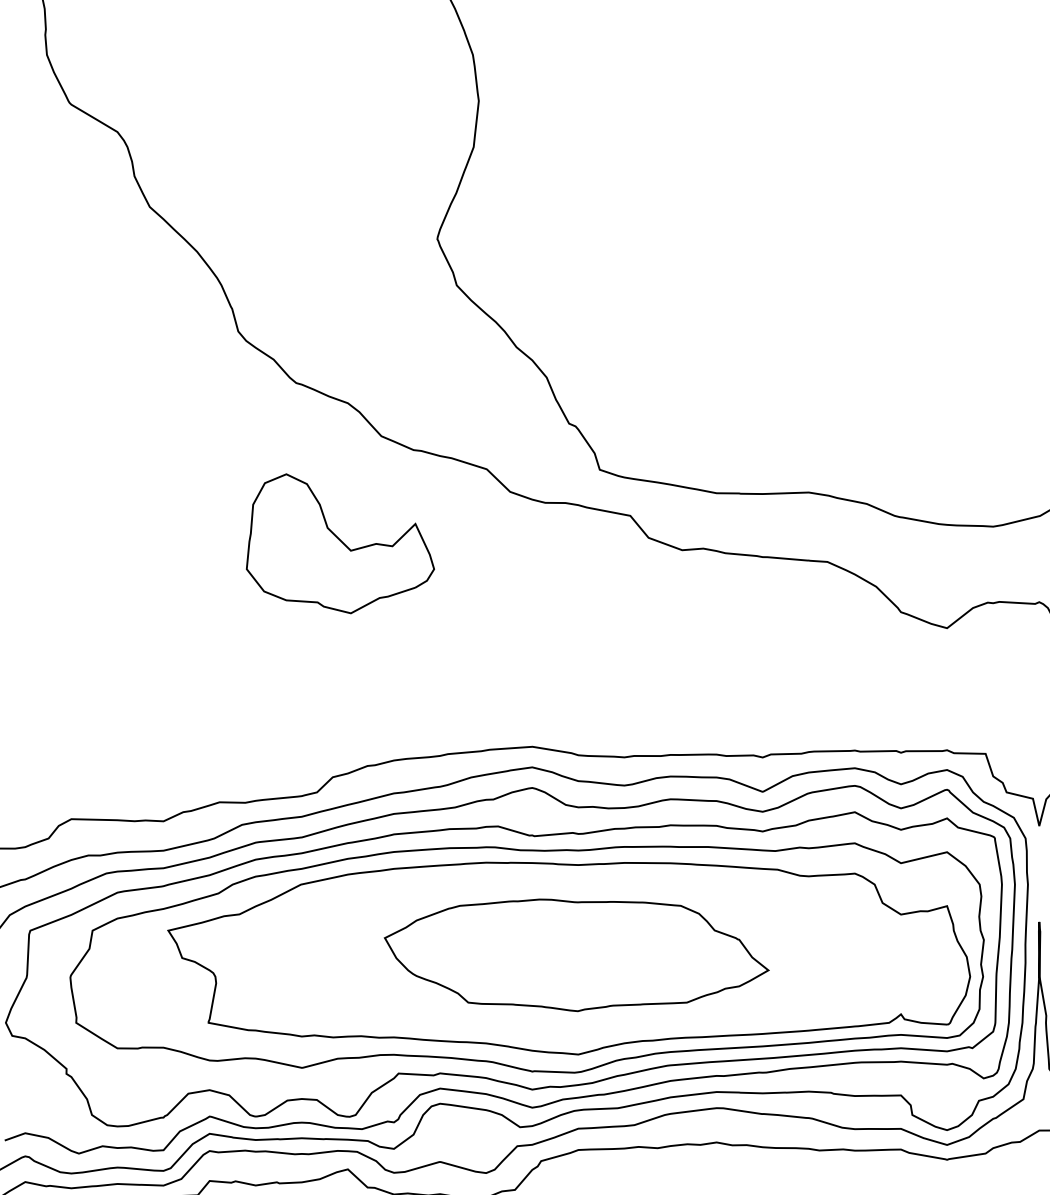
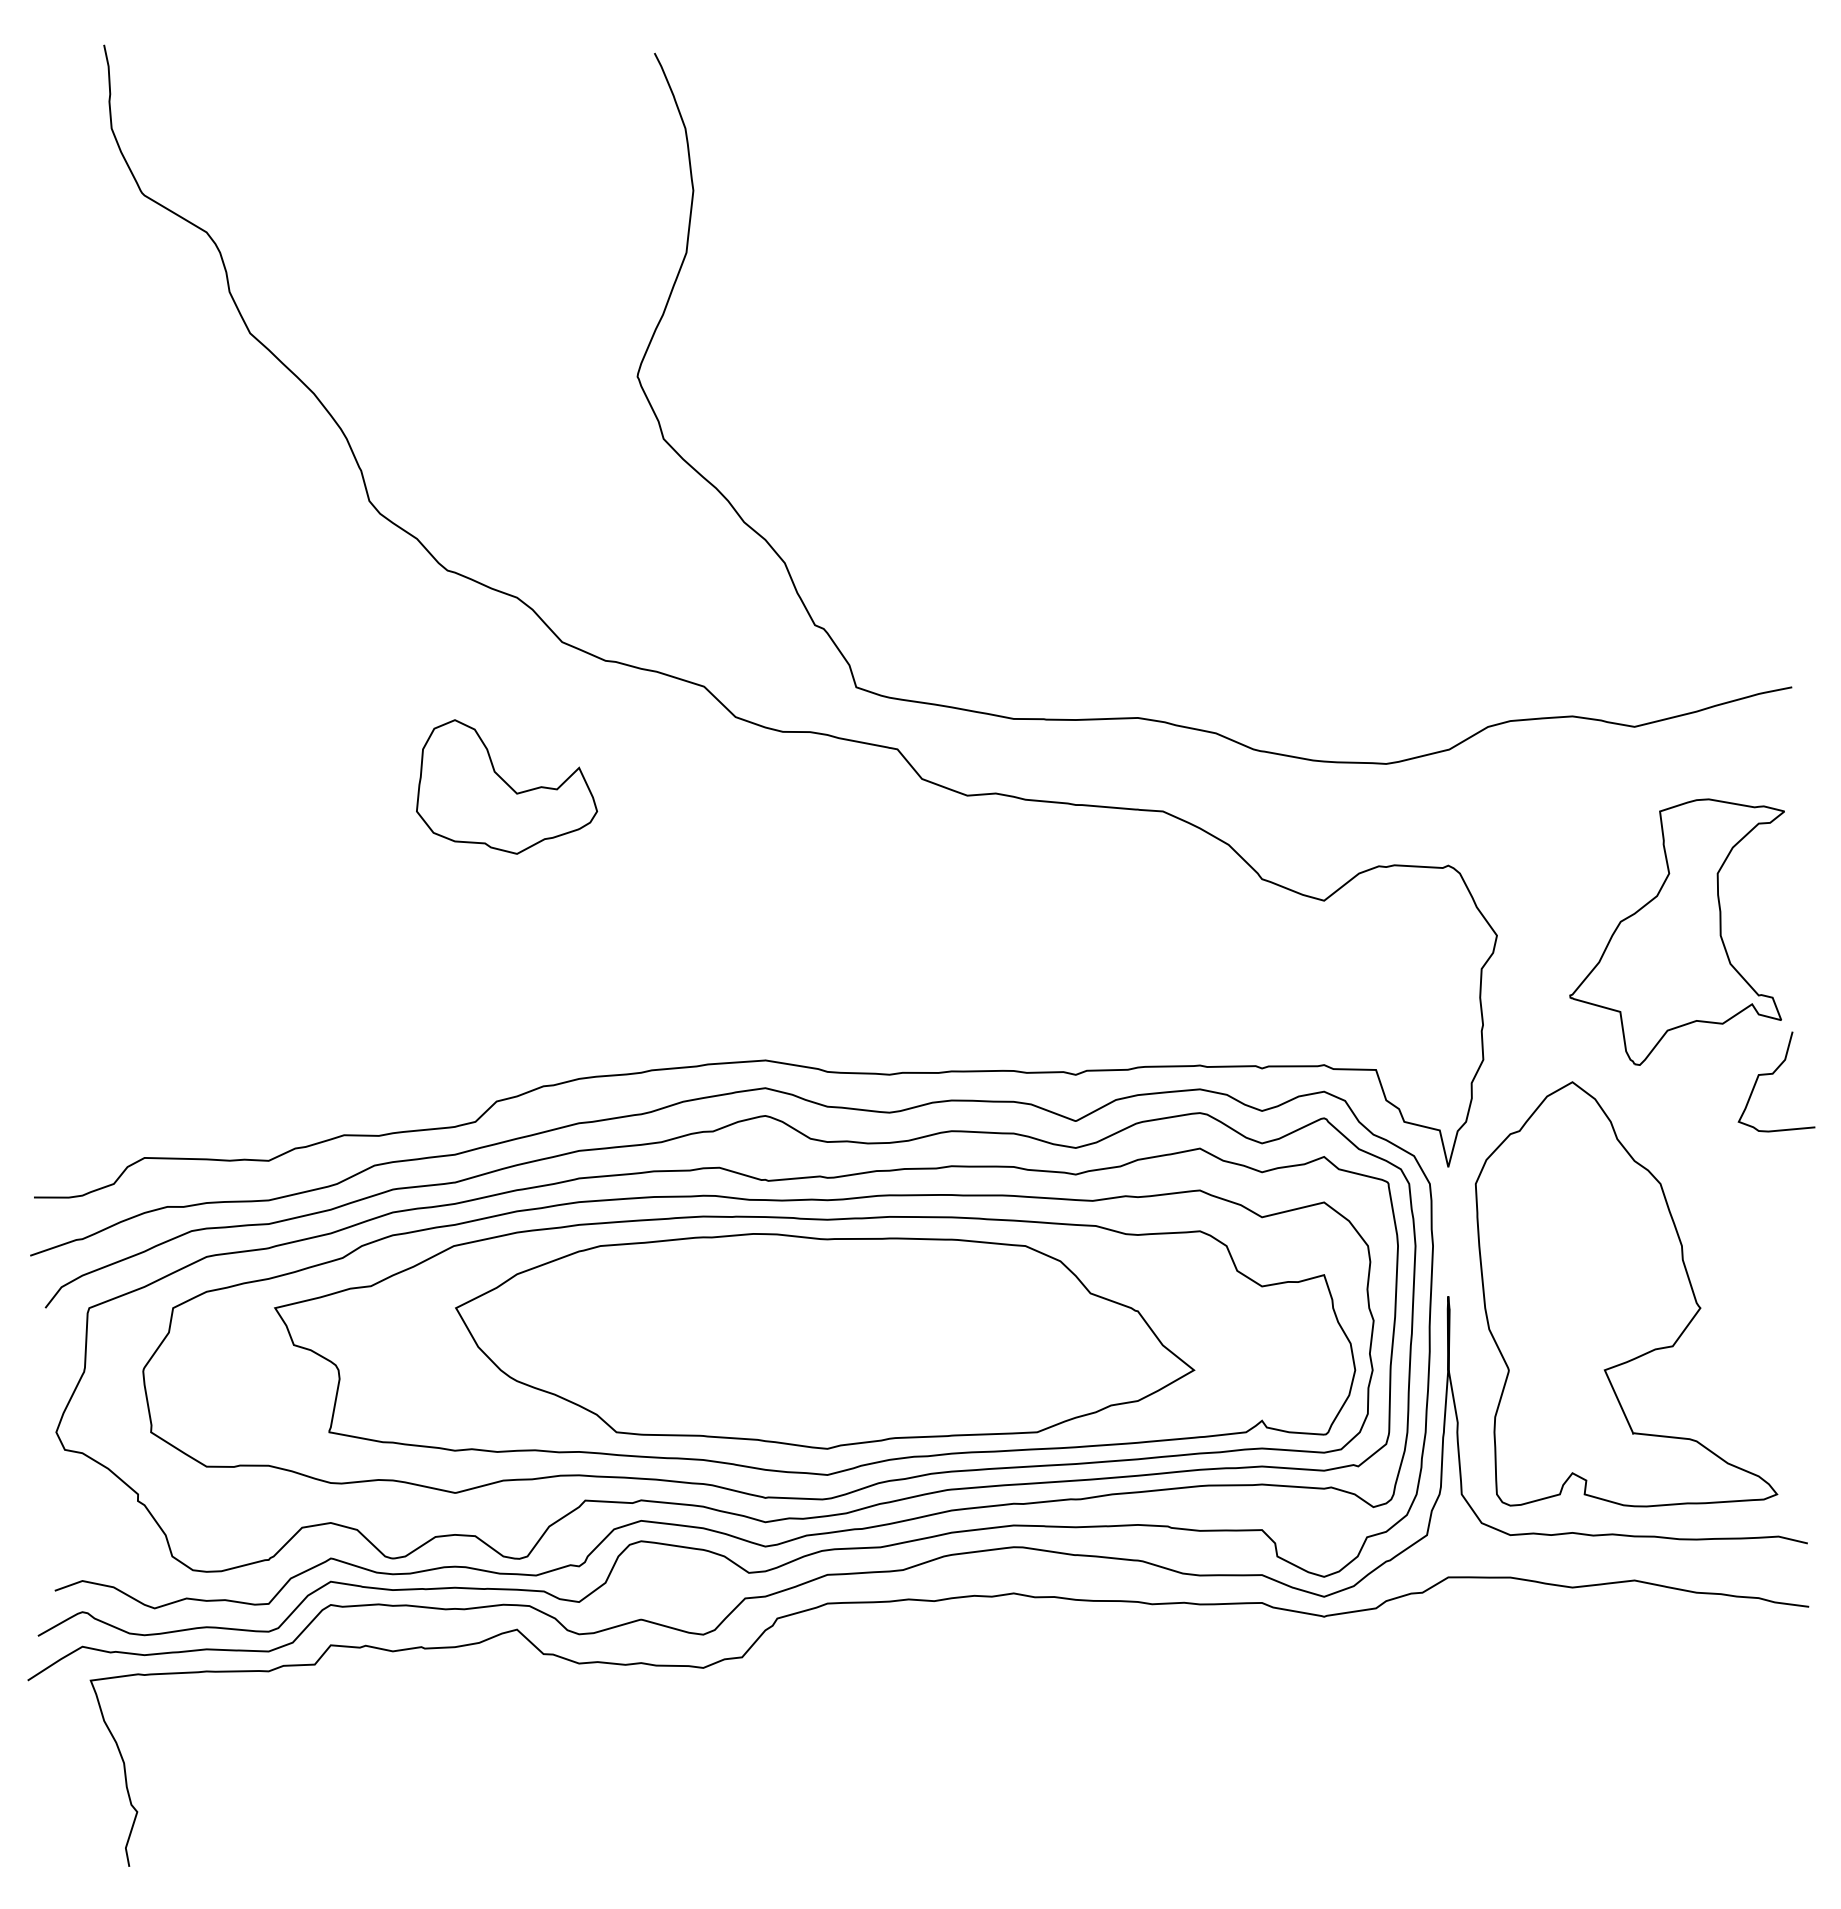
part: (340, 543) -> (506, 786), size x0.71
part: (576, 955) -> (825, 1341), size x1.43

